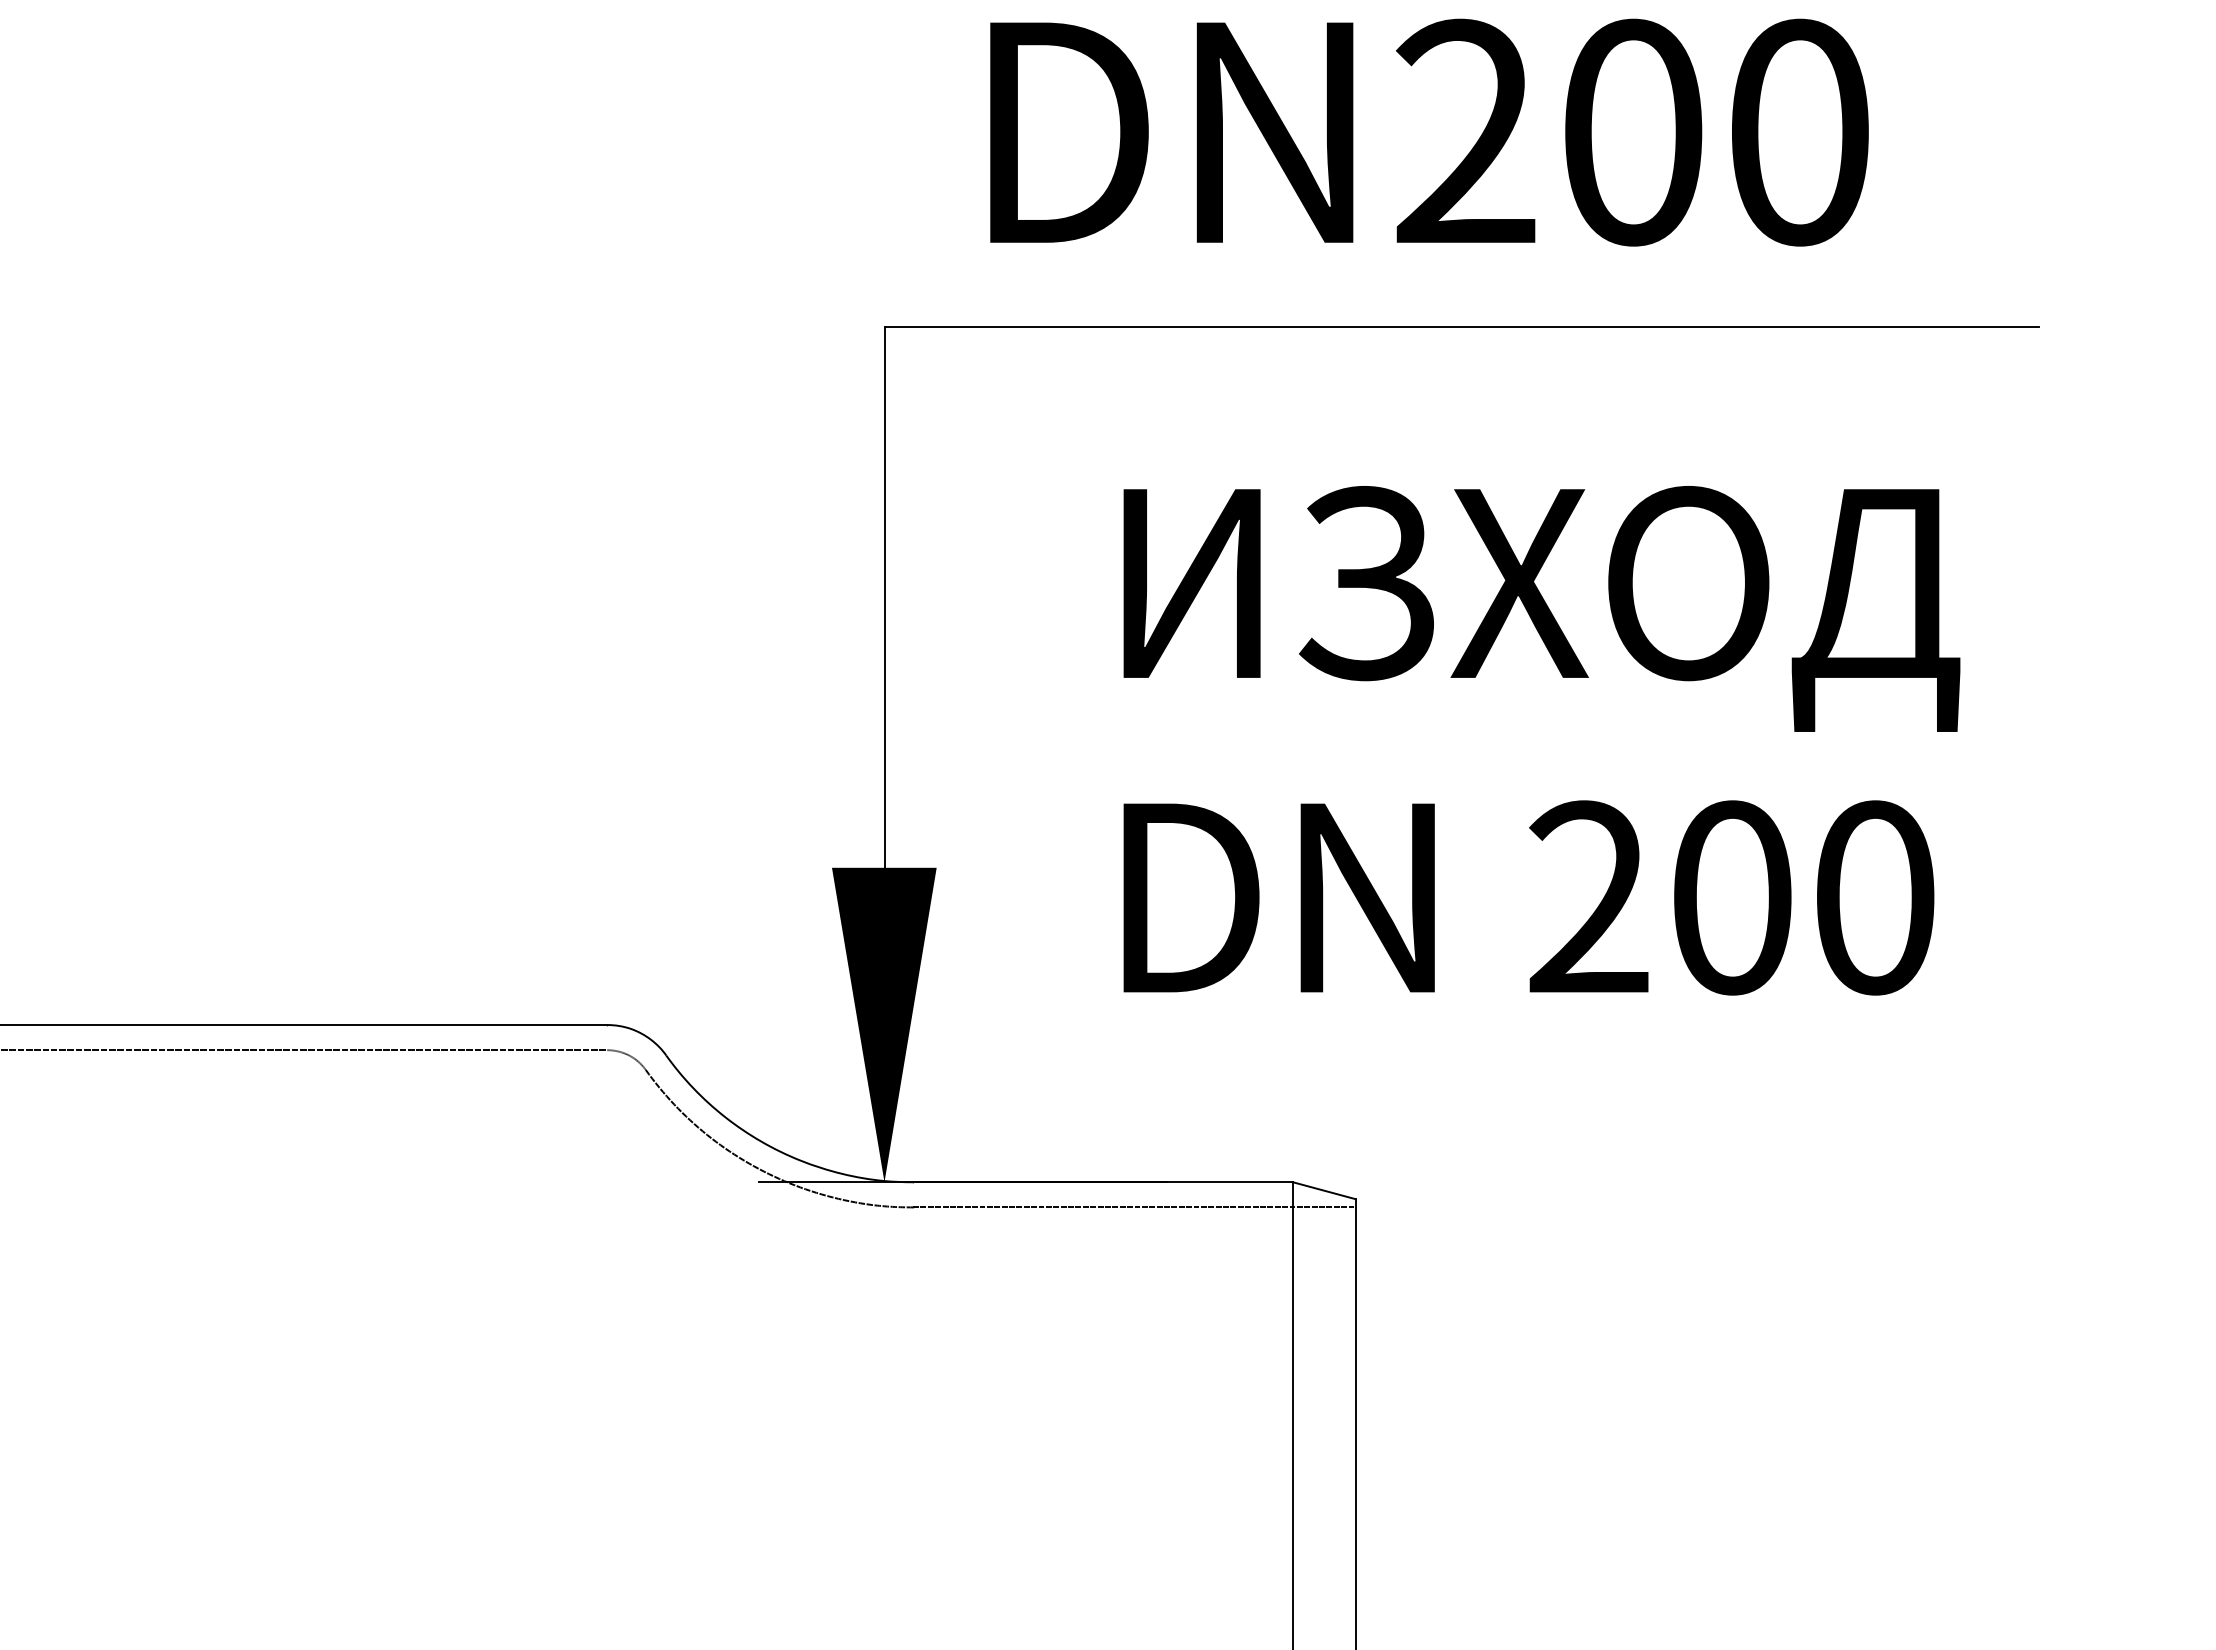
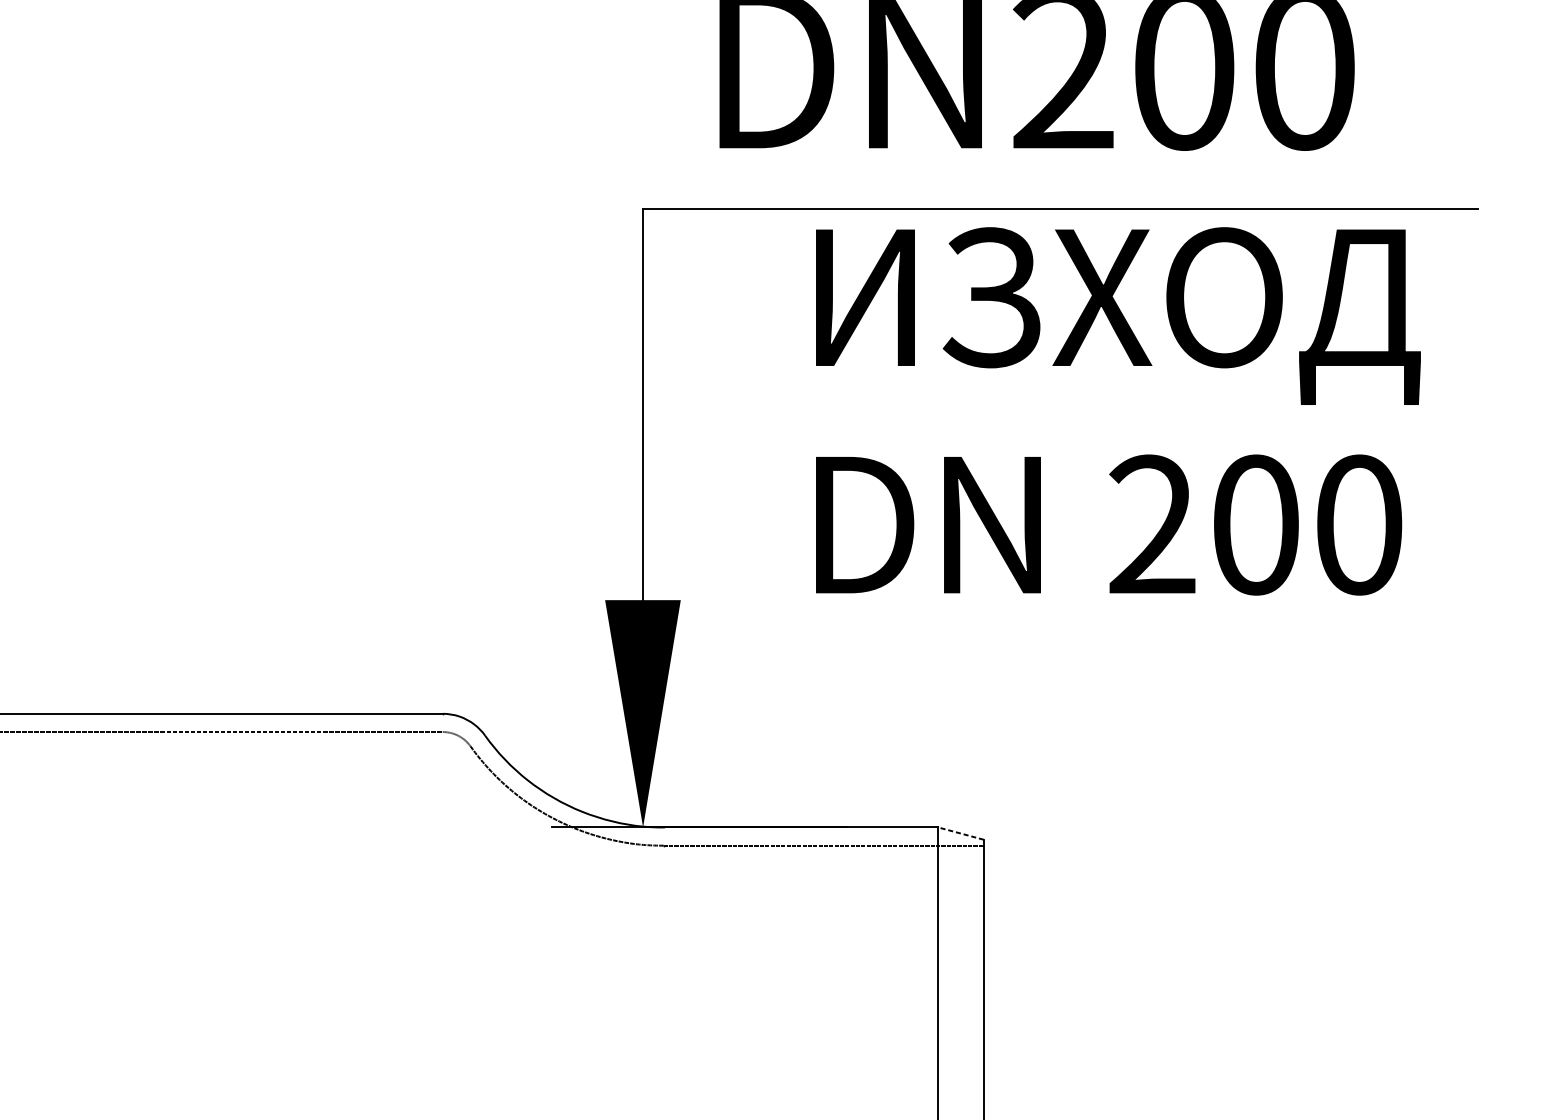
text: (1541, 740) -> (1118, 411), moved
line: (1324, 1190) -> (961, 833), solid -> dashed

